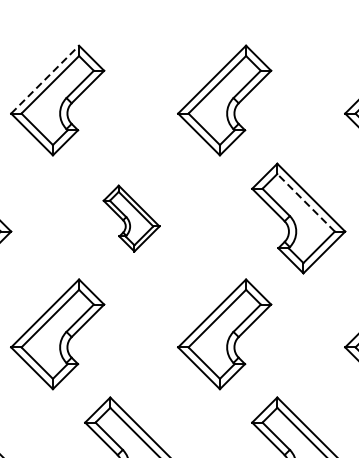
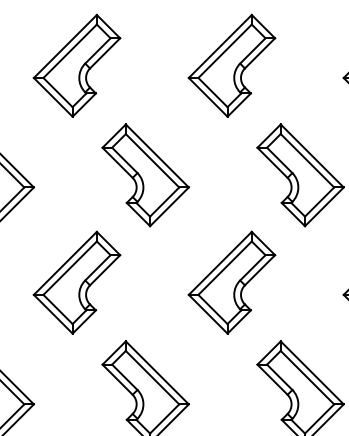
line: (45, 79) -> (65, 46), dashed -> solid
line: (306, 202) -> (307, 160), dashed -> solid
part: (131, 218) -> (145, 175), size x1.67

